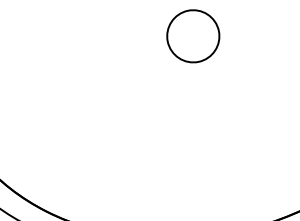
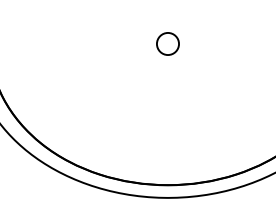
circle: (192, 35) -> (167, 43), size x0.6

